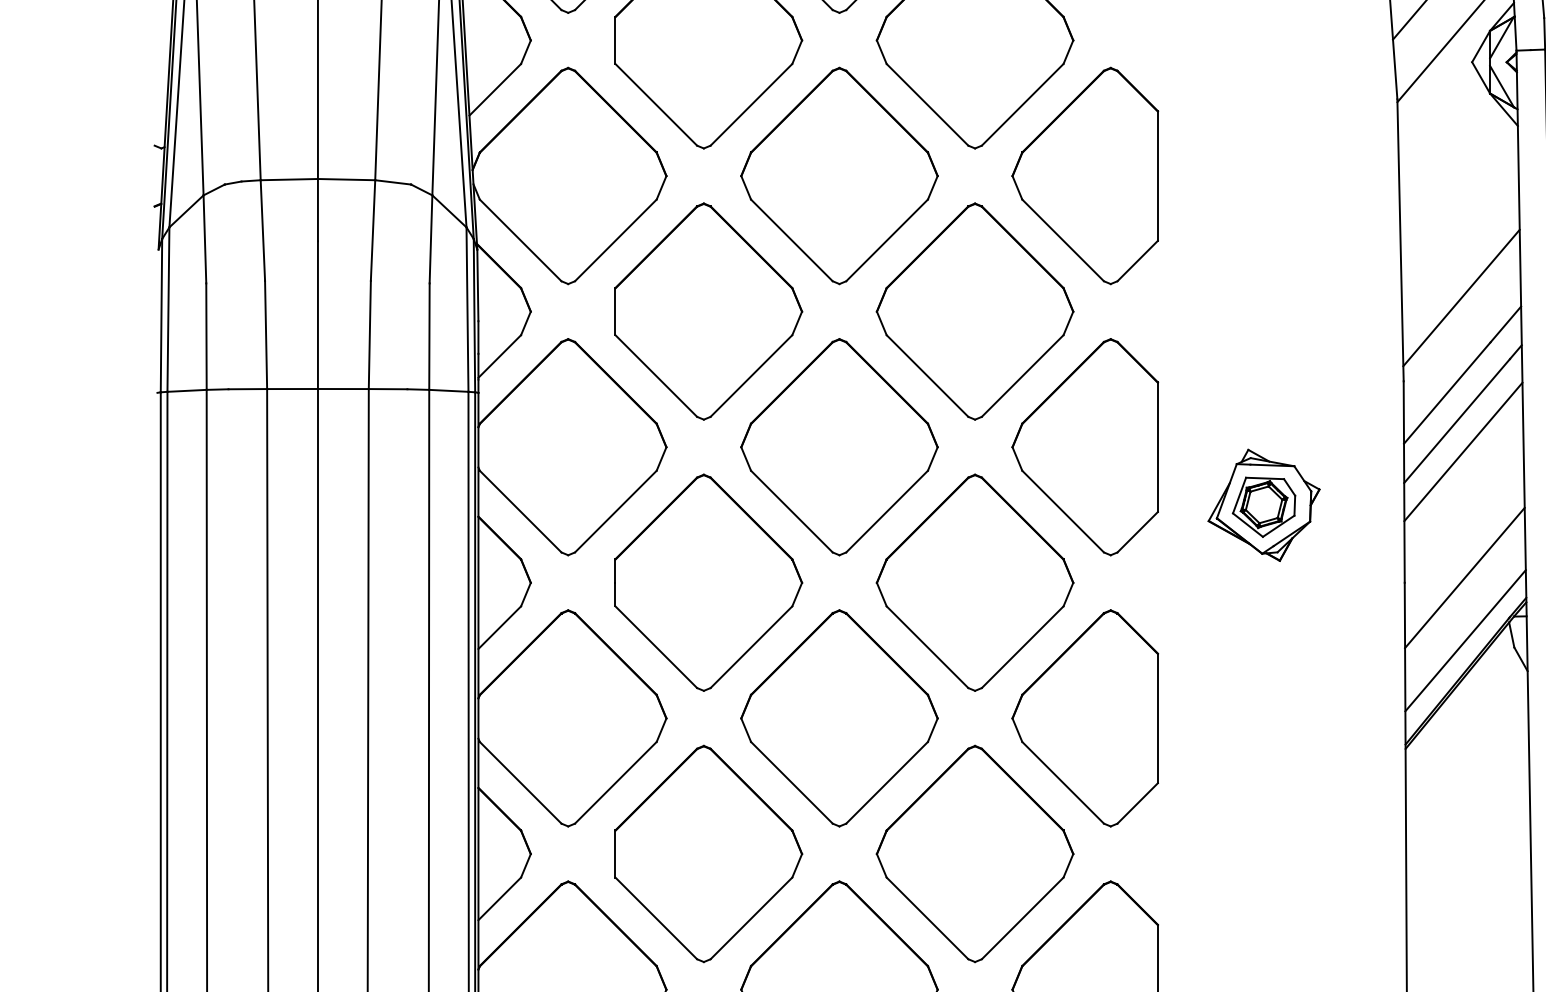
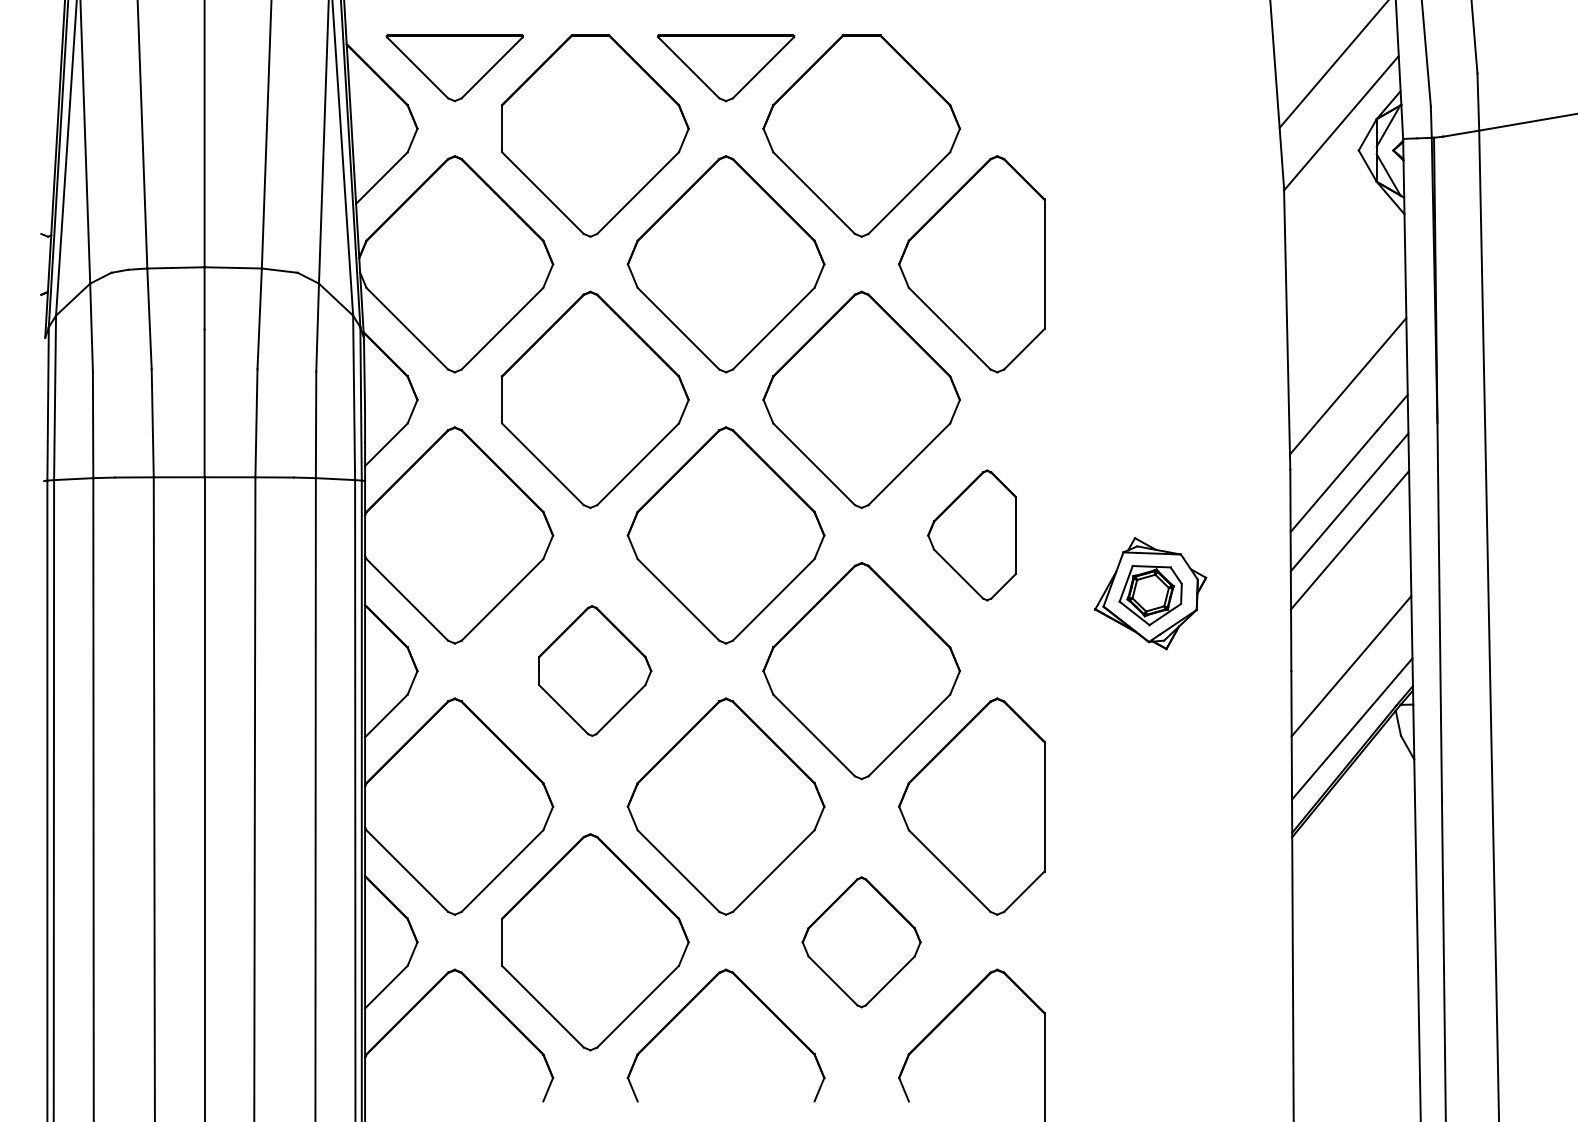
part: (1084, 447) -> (971, 535), size x0.6
part: (707, 582) -> (594, 670), size x0.6
part: (974, 854) -> (861, 942), size x0.6

